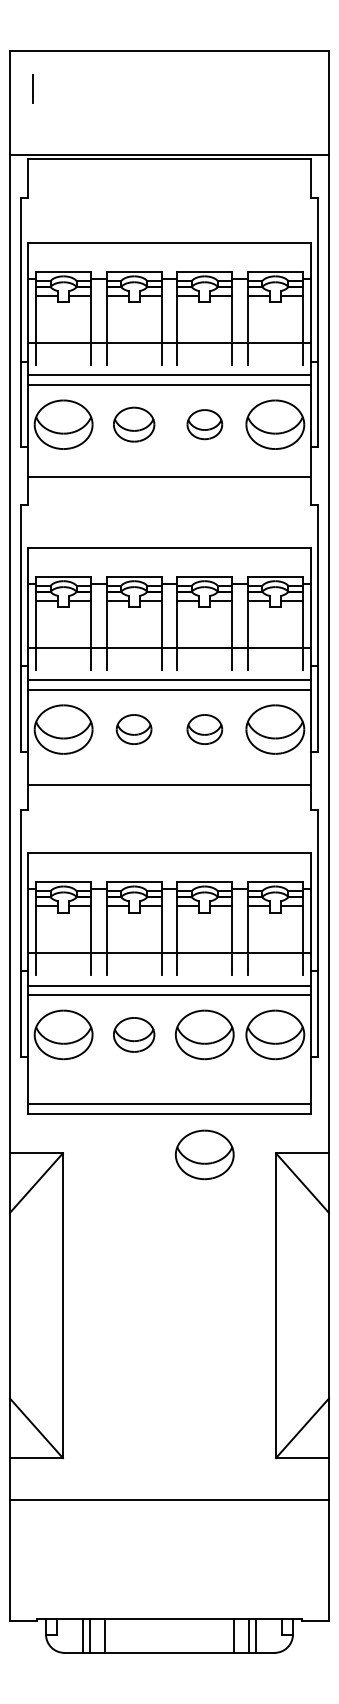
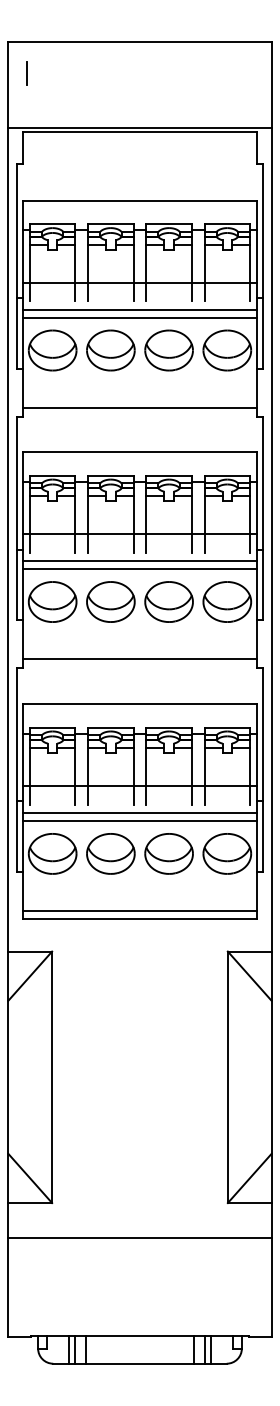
part: (133, 424) -> (110, 350), size x1.43
part: (204, 424) -> (168, 350), size x1.67
line: (169, 477) -> (140, 408), moved
part: (133, 729) -> (110, 601), size x1.67
part: (204, 729) -> (168, 601), size x1.67
line: (169, 784) -> (140, 658), moved
part: (133, 1034) -> (110, 853), size x1.43
part: (204, 1154) -> (168, 952), removed

